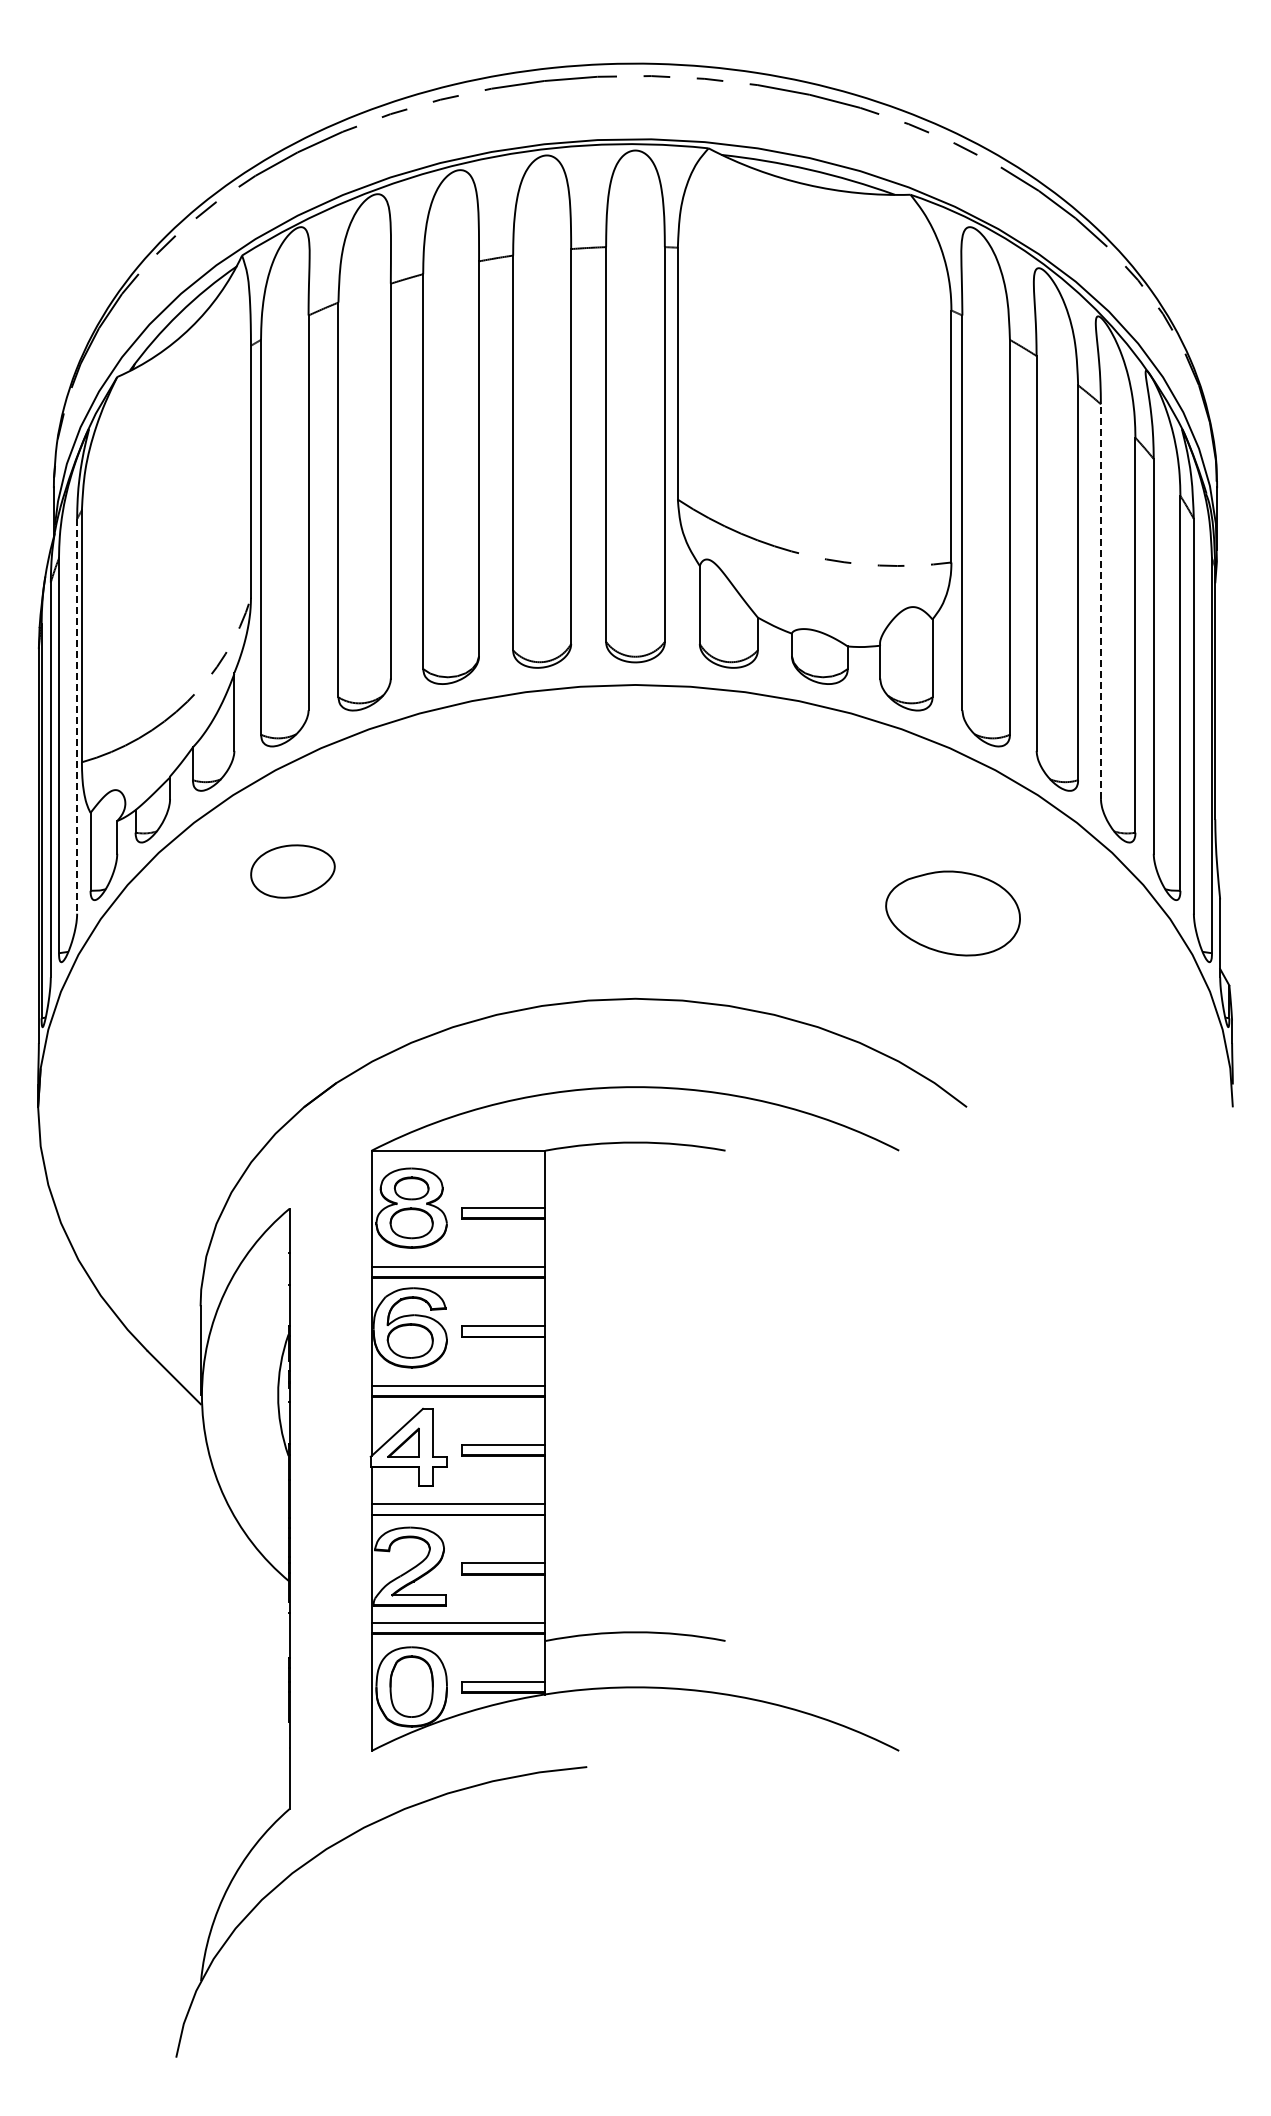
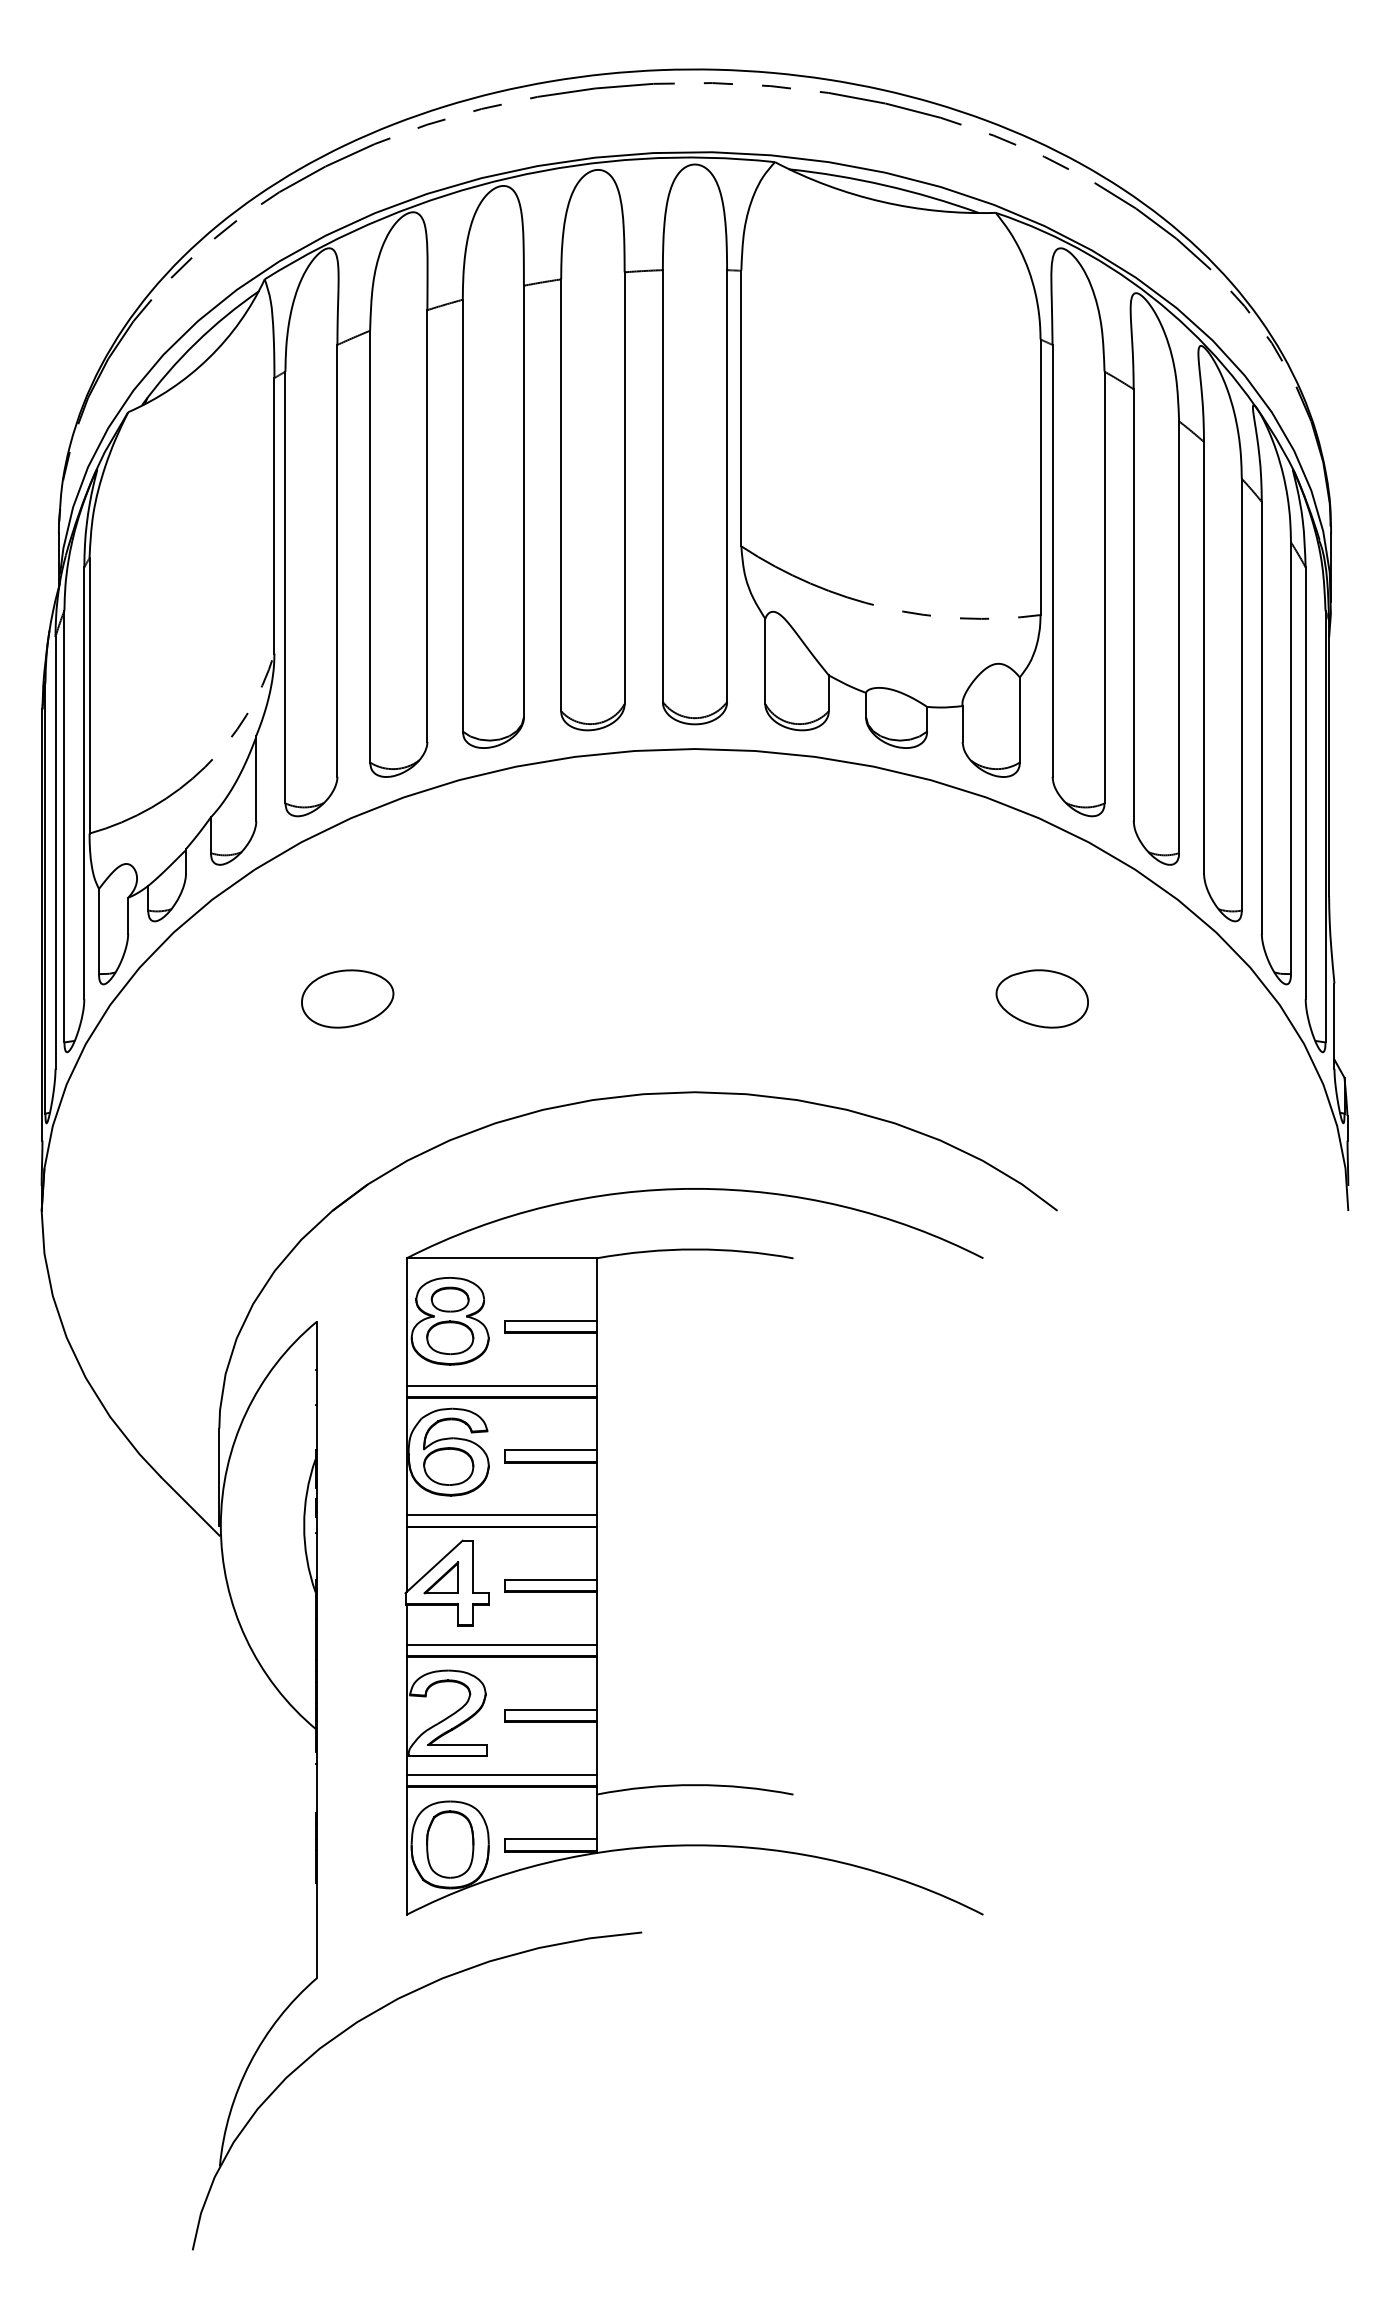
line: (1100, 601) -> (1203, 657), dashed -> solid
line: (77, 716) -> (84, 783), dashed -> solid
part: (292, 871) -> (347, 998), moved
part: (952, 913) -> (1041, 998), size x0.62

